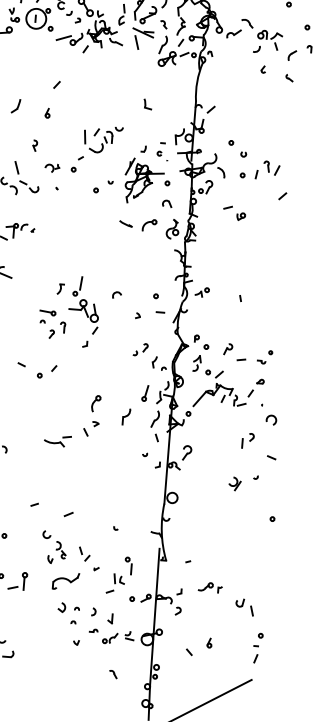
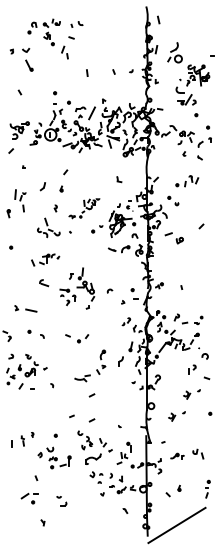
part: (84, 149) -> (84, 208), size x0.7
part: (260, 170) -> (187, 181), moved
part: (234, 213) -> (174, 238), size x1.4
part: (69, 310) -> (77, 288), moved
part: (37, 370) -> (77, 338), moved
line: (71, 471) -> (91, 395), added
part: (214, 519) -> (176, 416), added
part: (245, 606) -> (198, 453), moved

